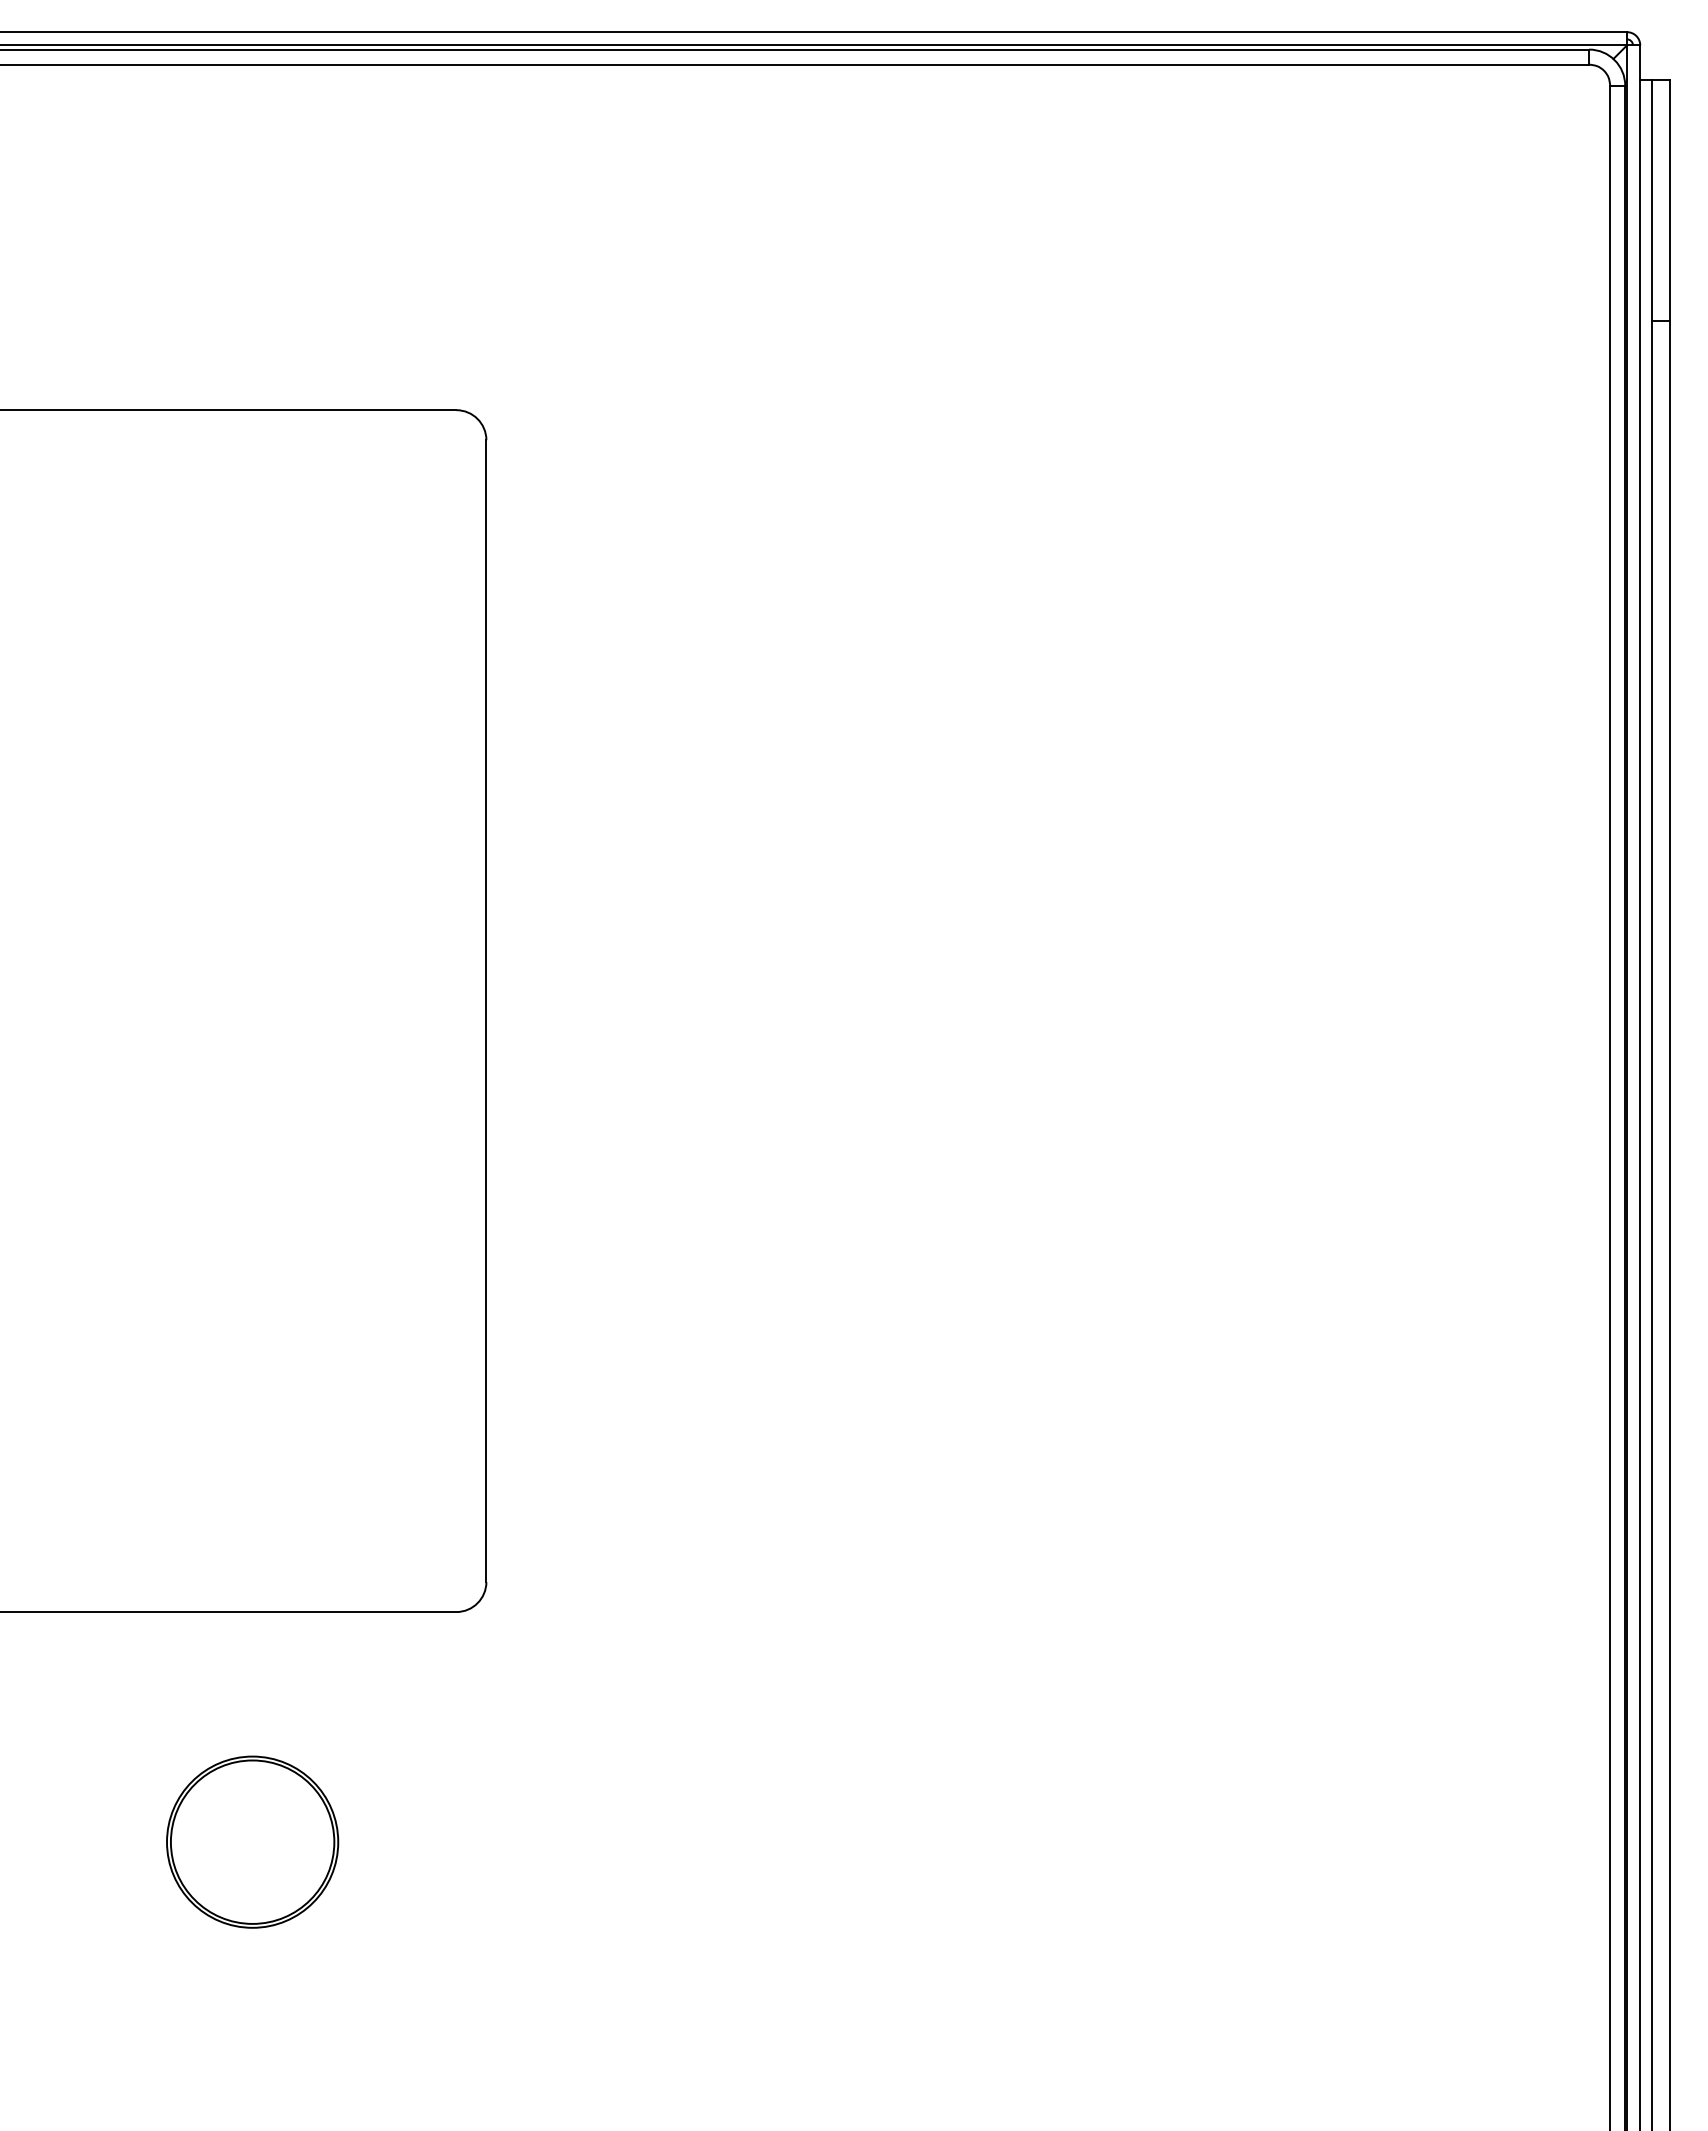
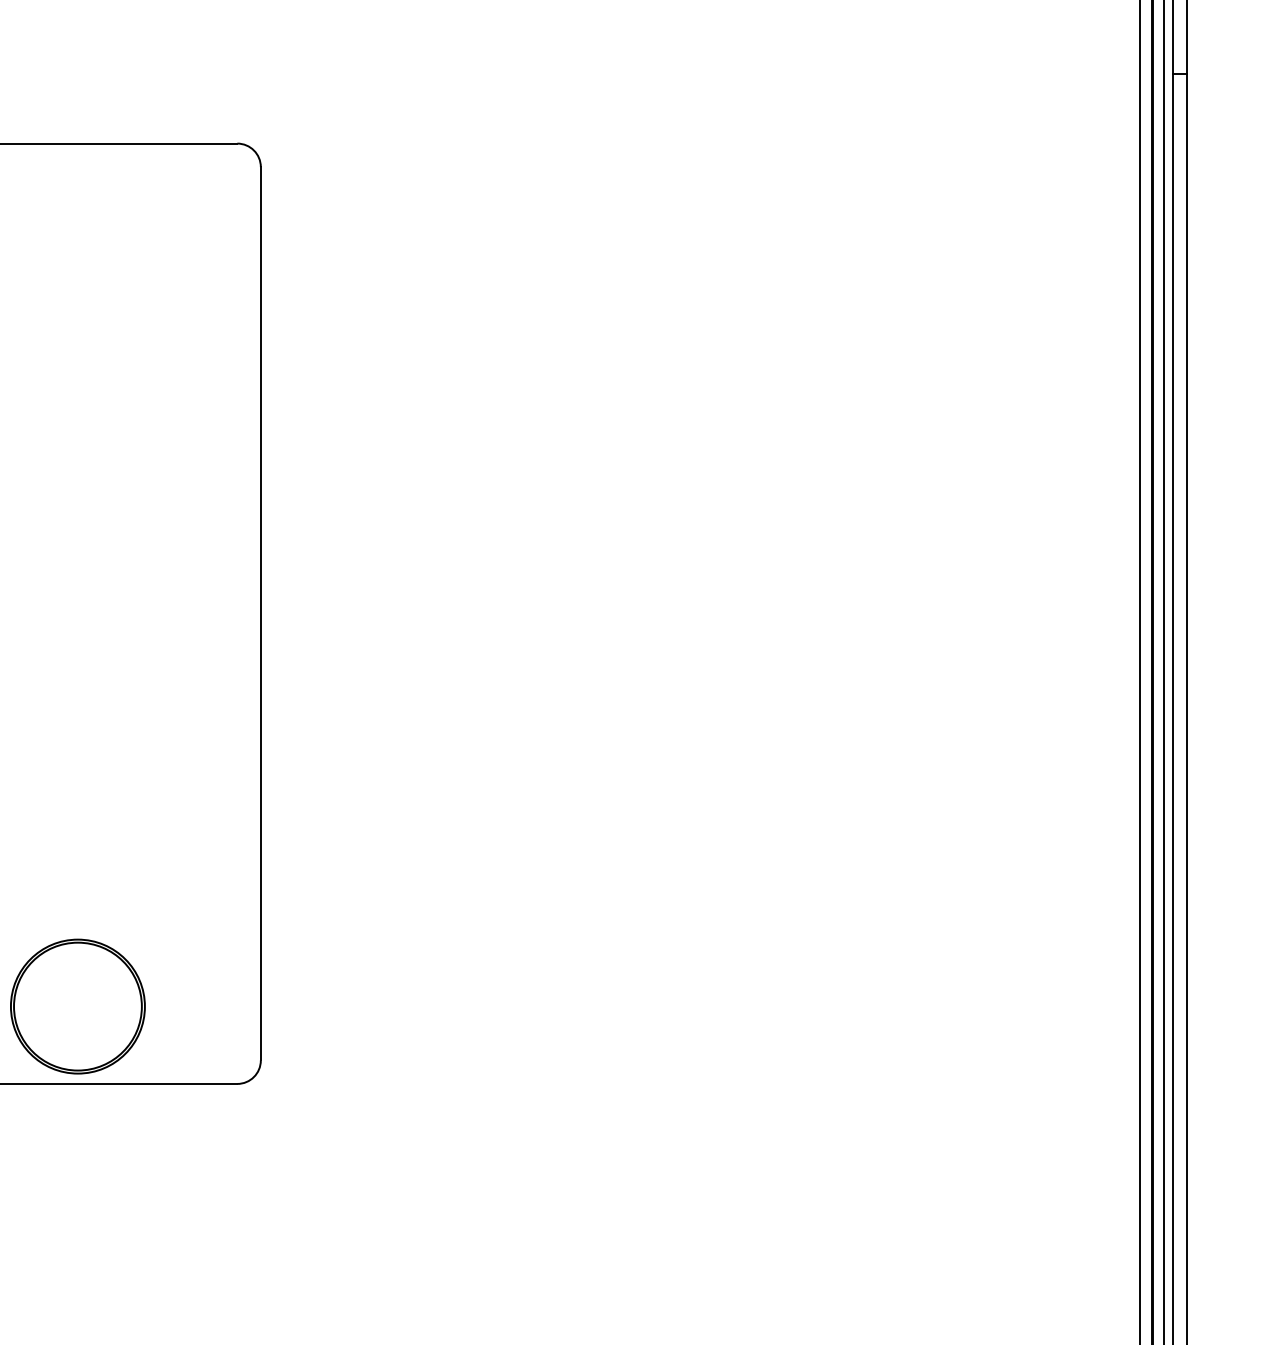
part: (252, 1841) -> (77, 1006), moved

